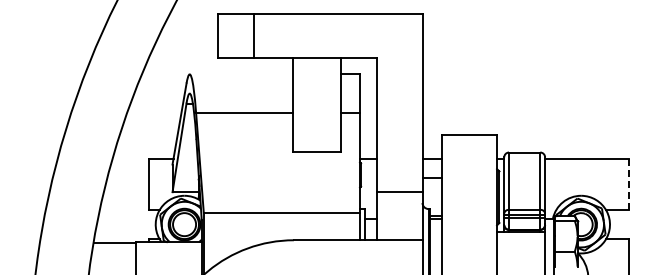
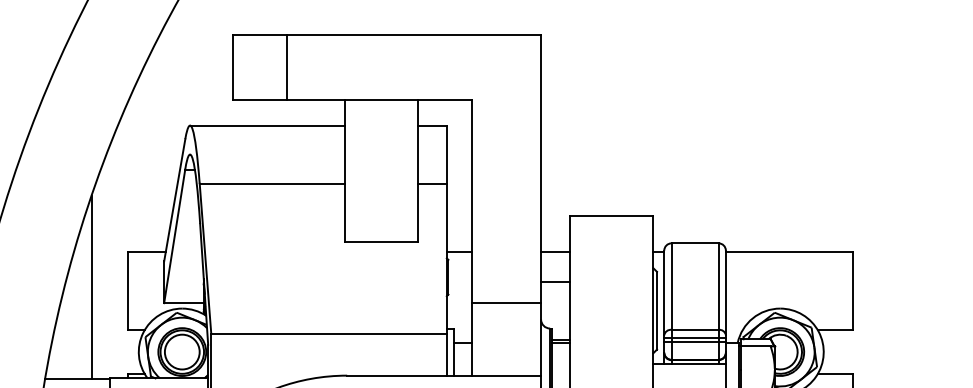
line: (240, 74) -> (266, 125), added
line: (124, 181) -> (91, 287), added
line: (629, 184) -> (853, 291), dashed -> solid

